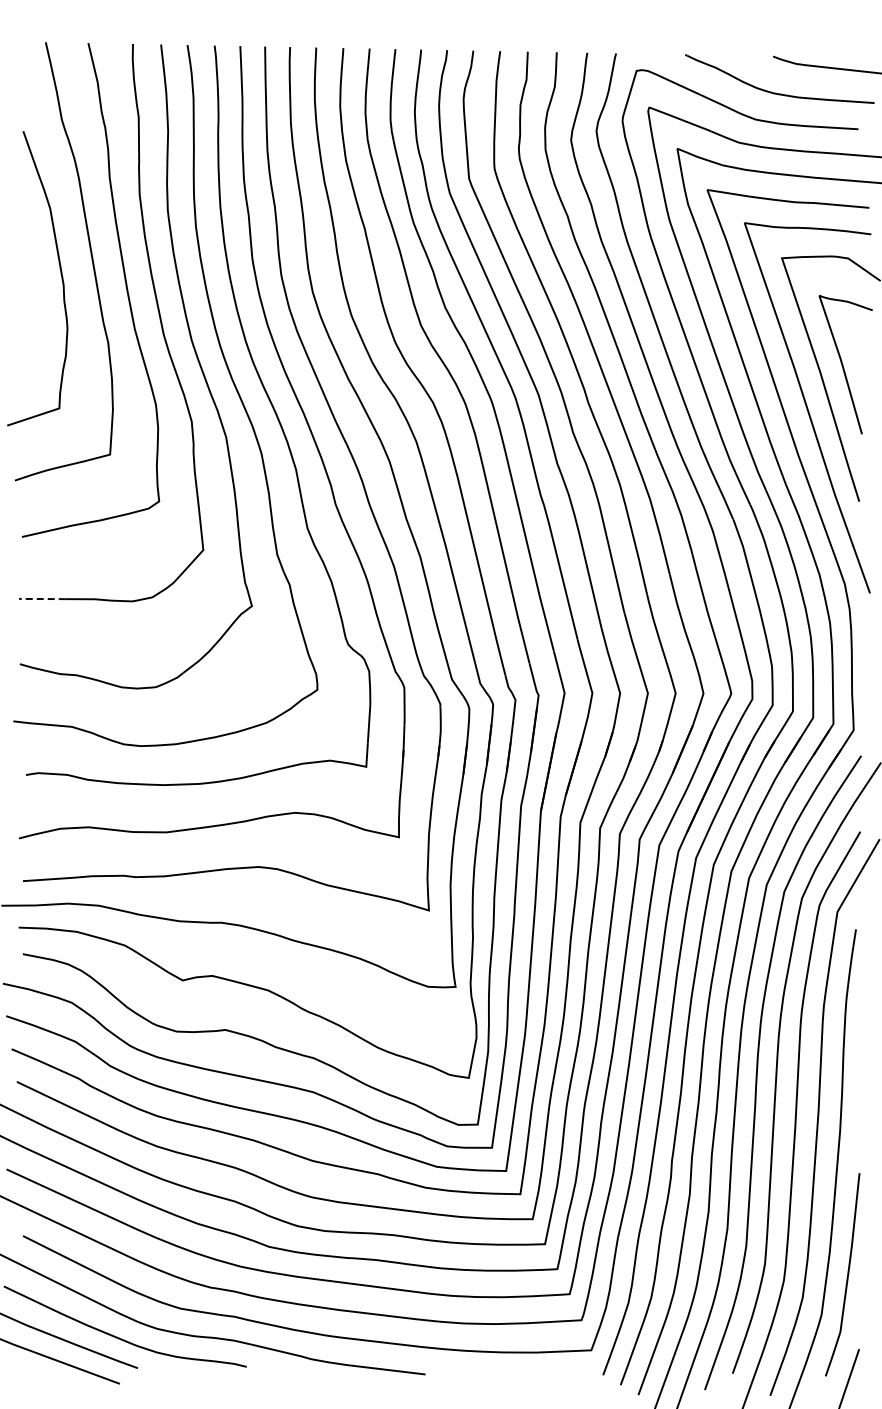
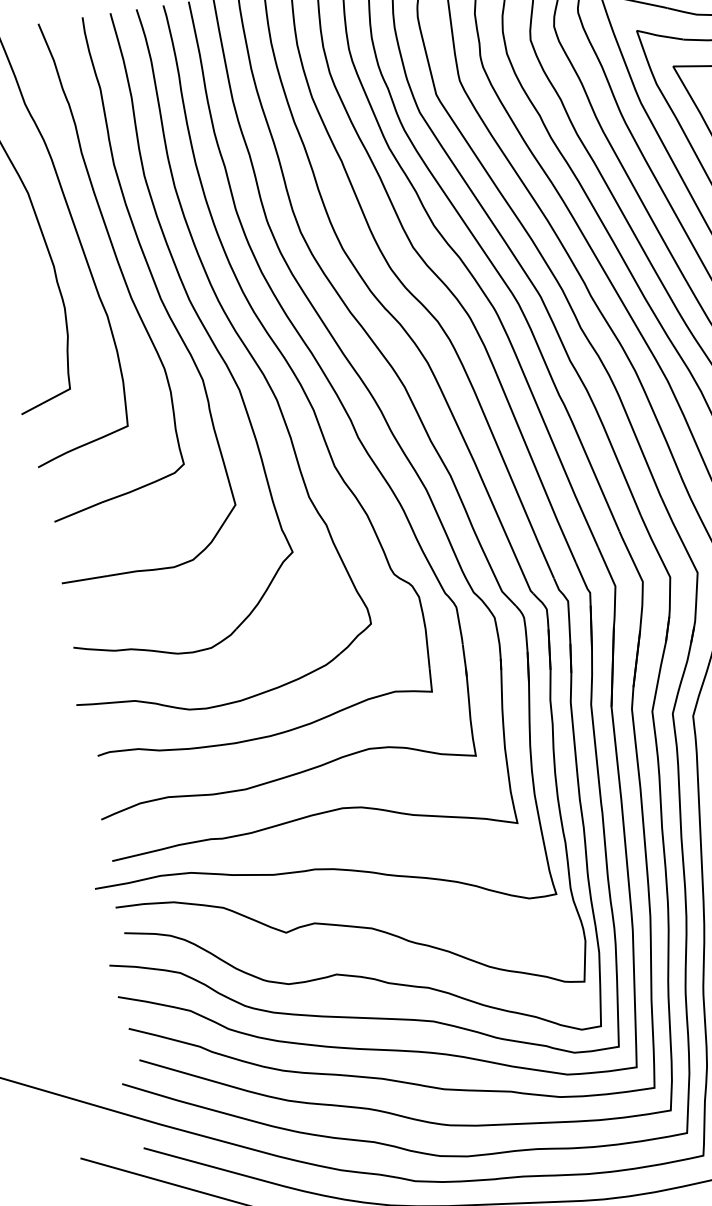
line: (41, 599) -> (84, 580), dashed -> solid

